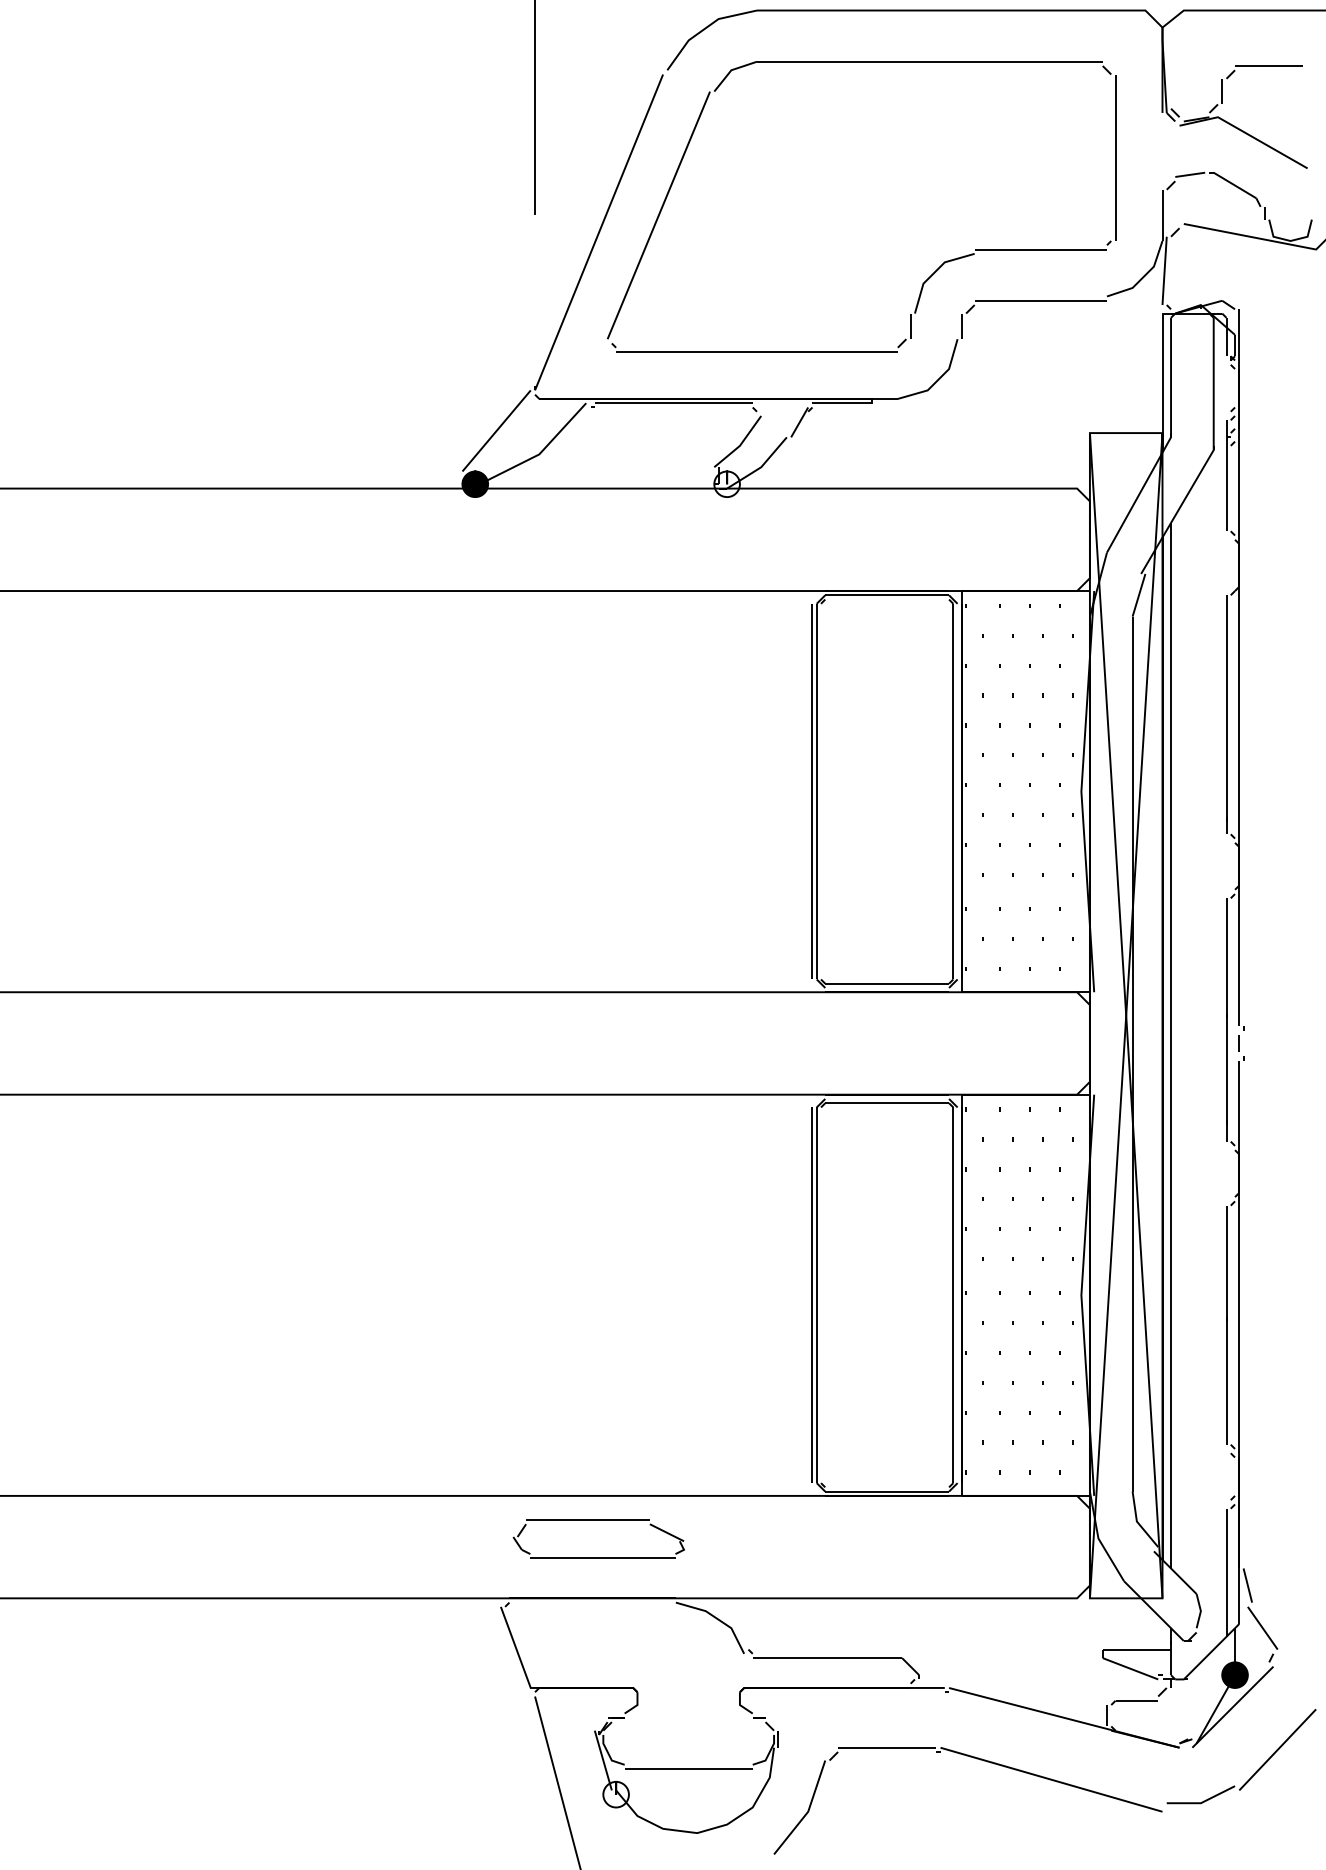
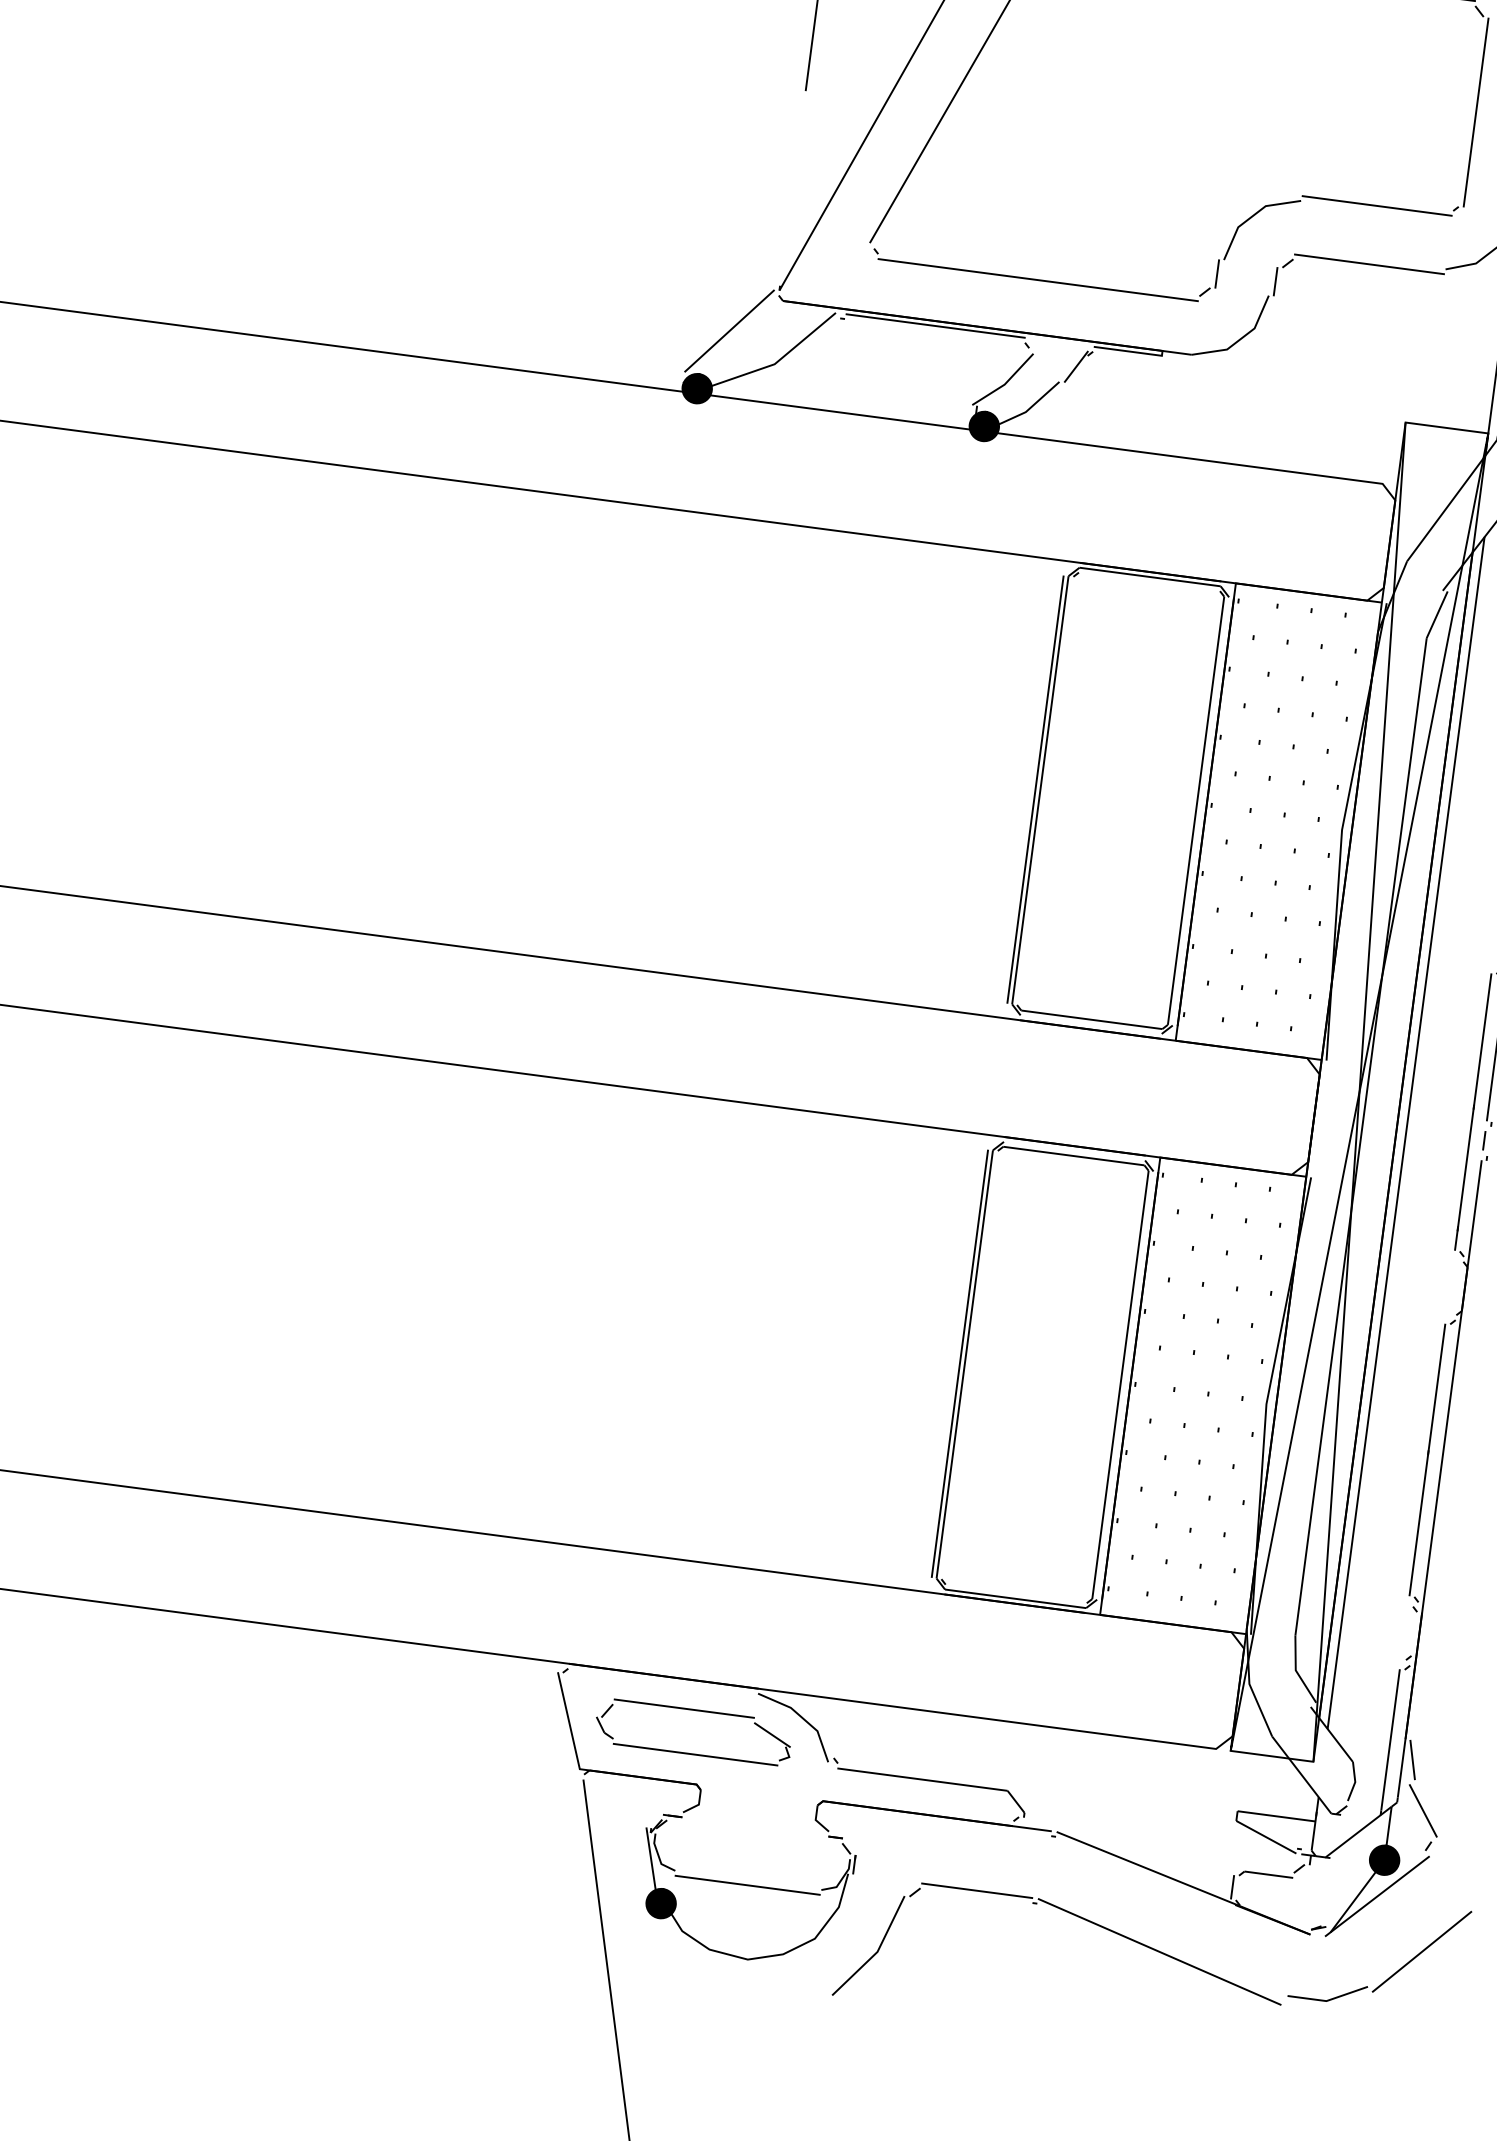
fill: (726, 484) -> (983, 426), added
part: (598, 1520) -> (696, 1710), moved
fill: (615, 1794) -> (660, 1903), added

